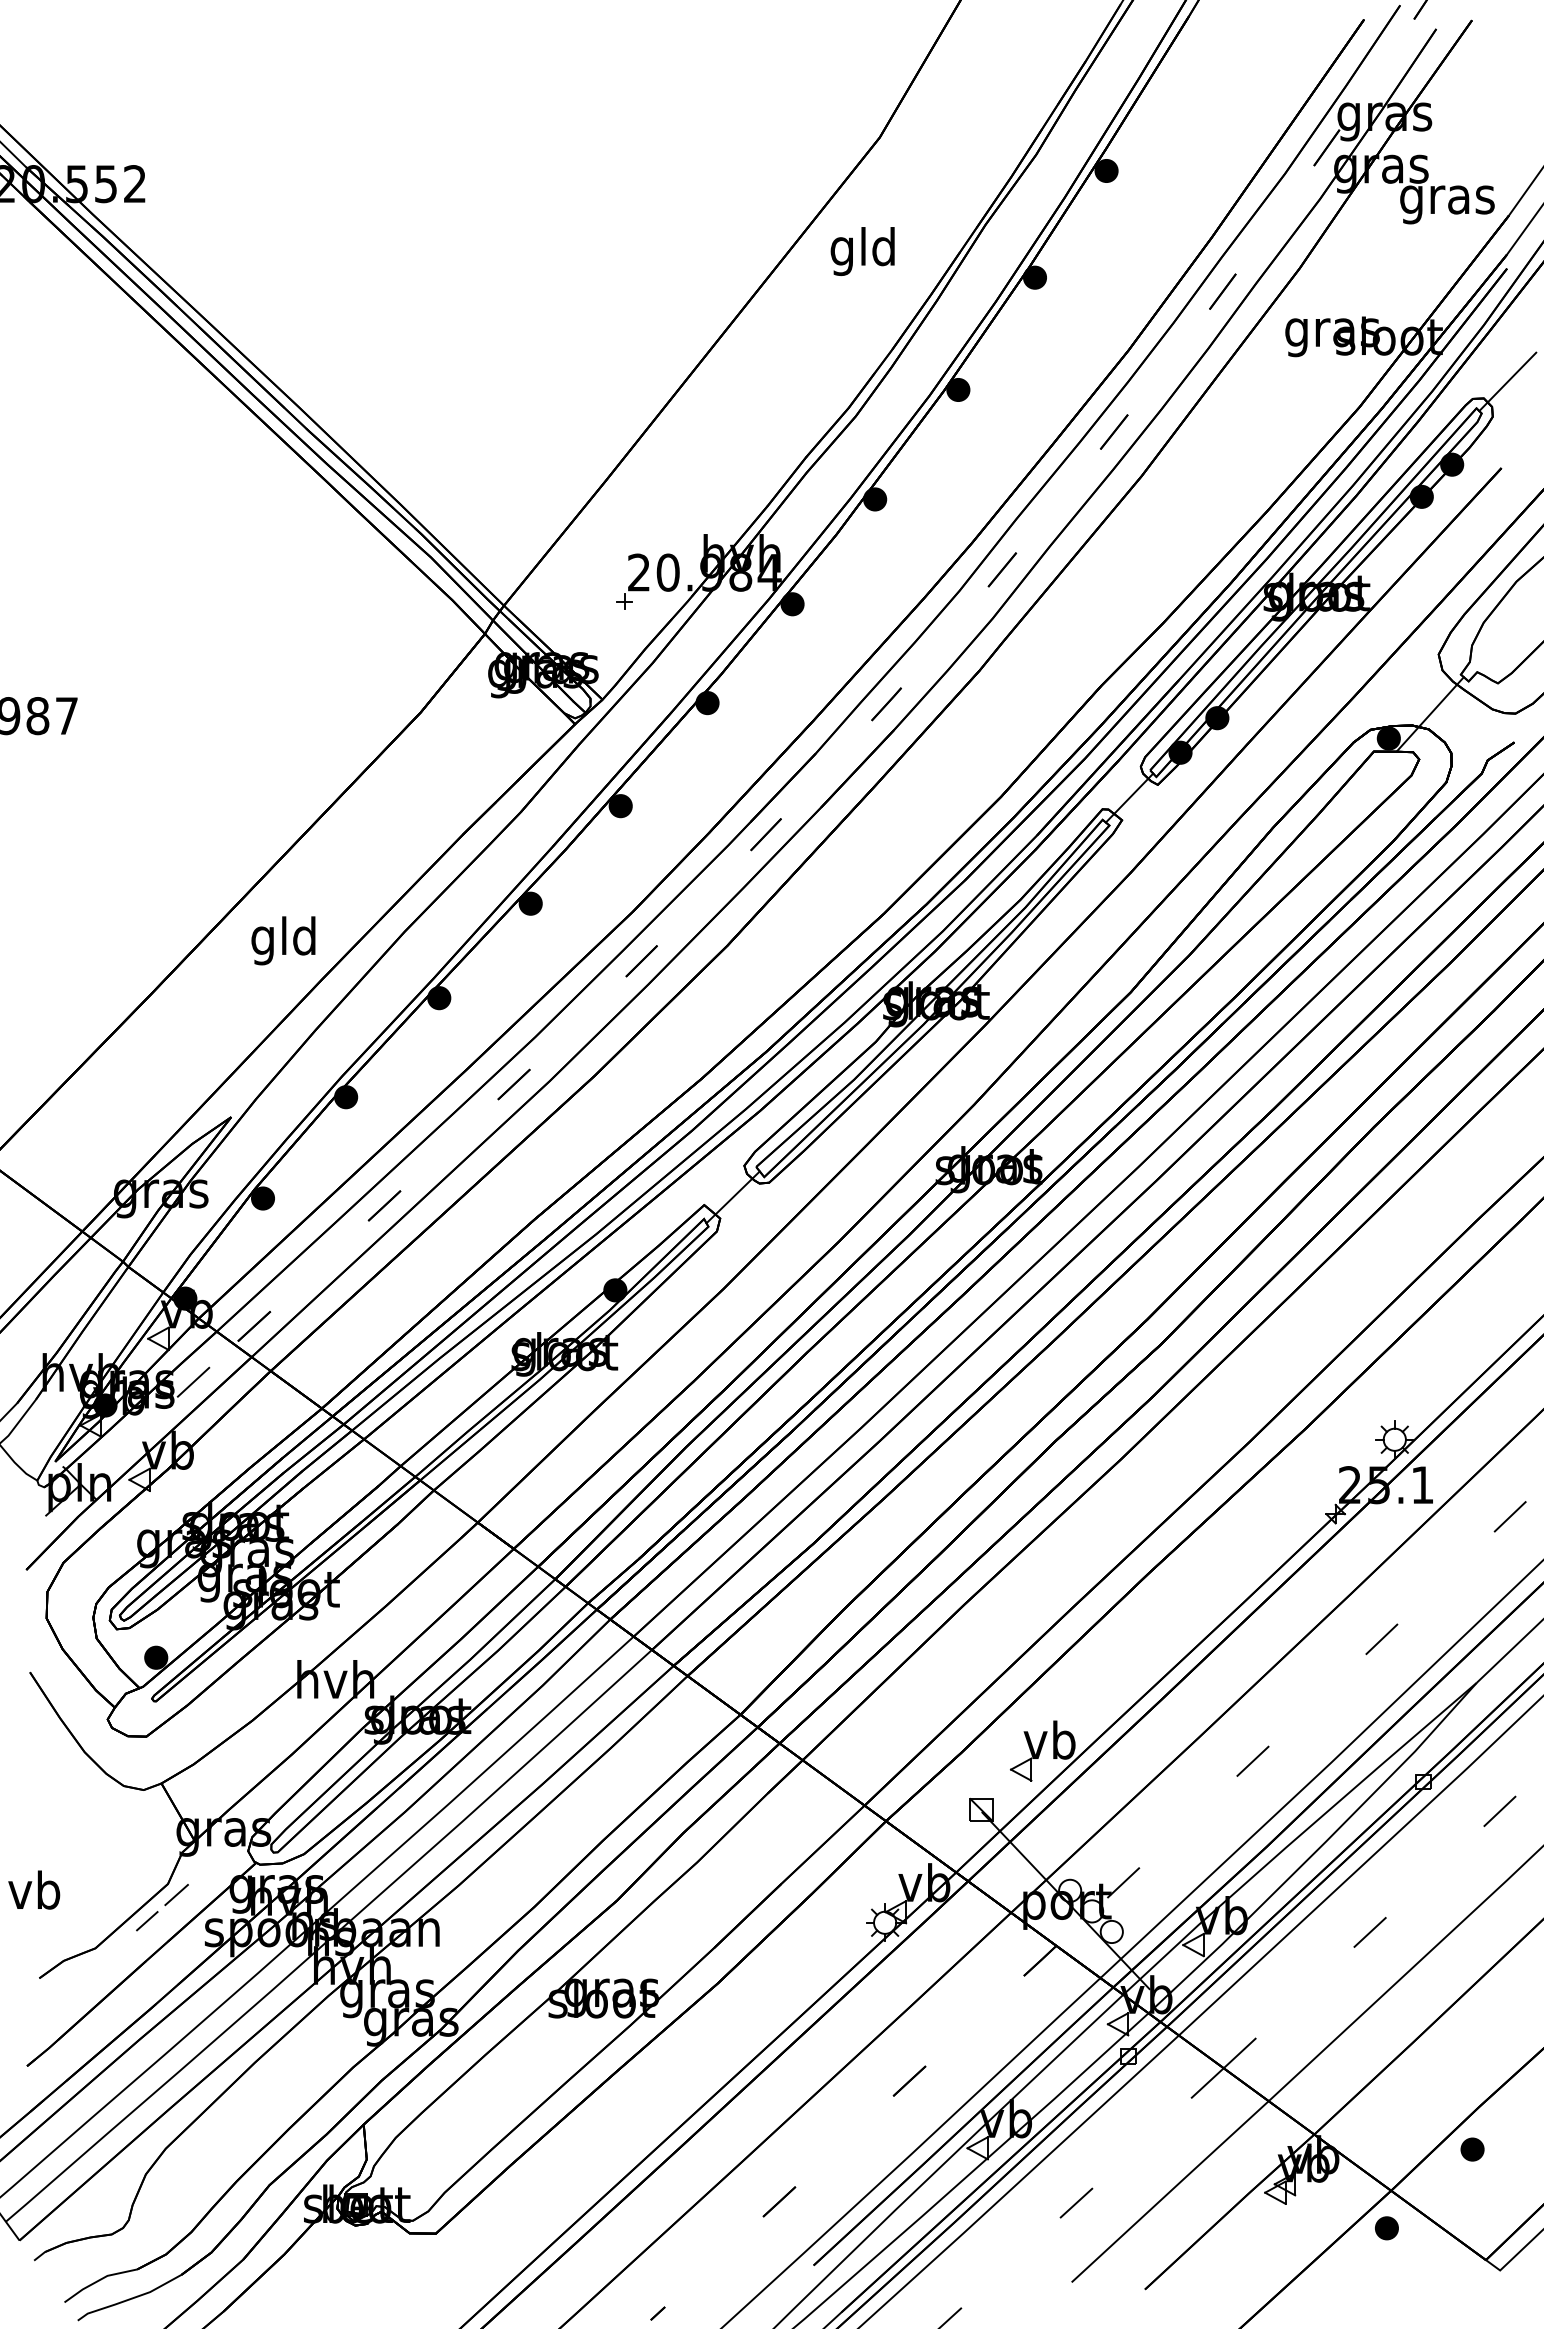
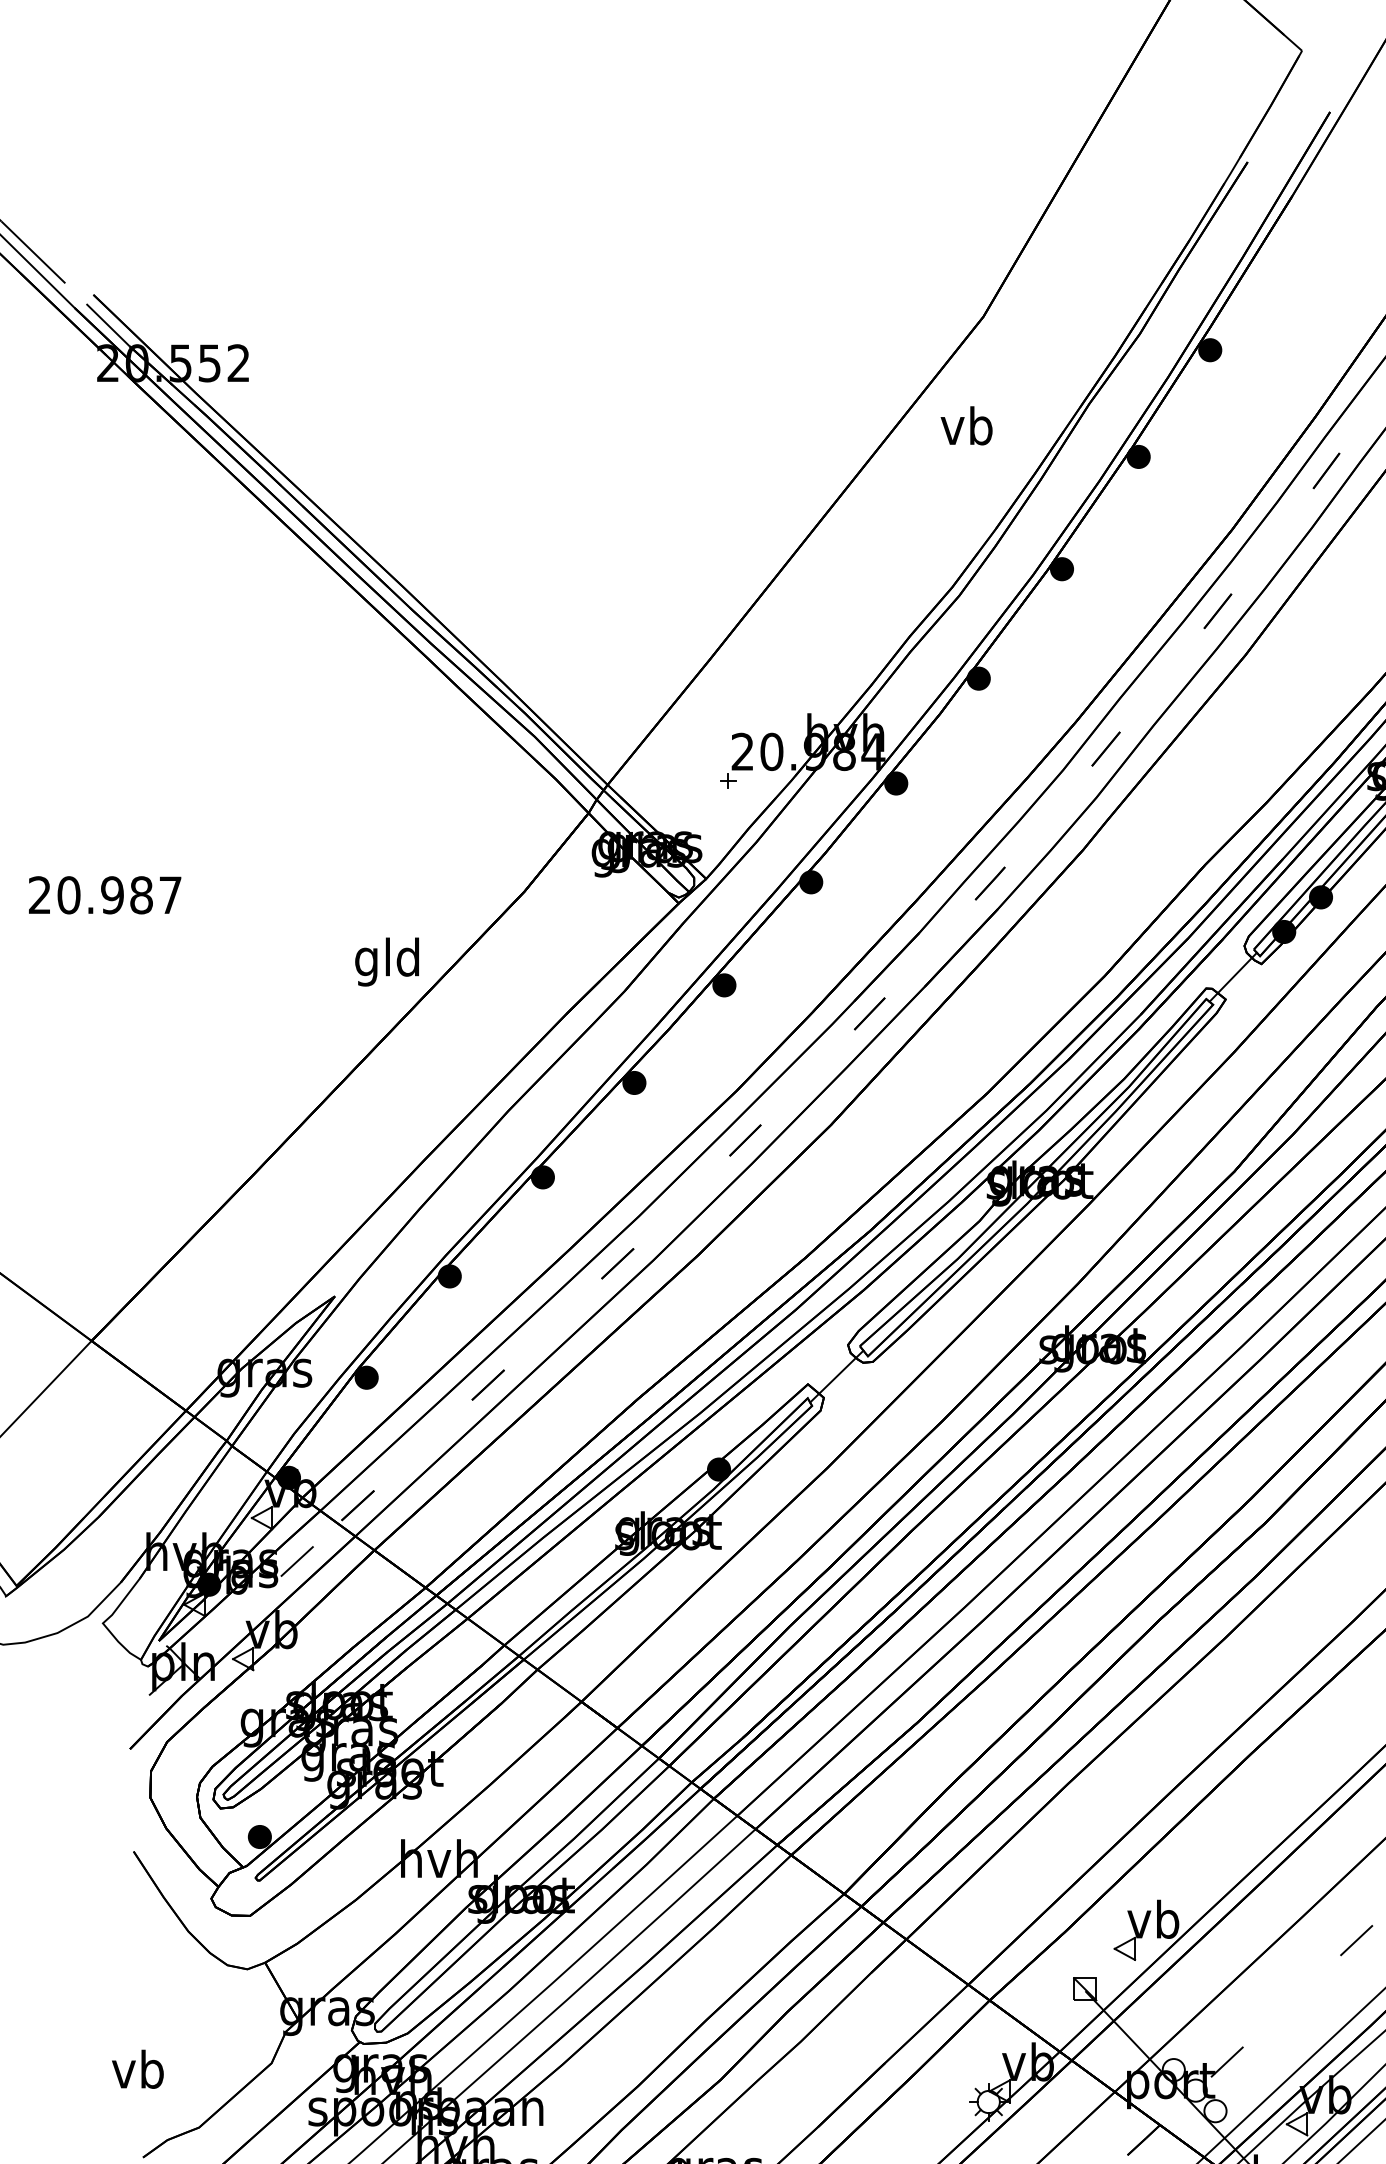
text: (862, 251) -> (966, 430), gld -> vb
text: (283, 940) -> (387, 961), moved
line: (176, 1894) -> (280, 2073), removed
line: (147, 1921) -> (251, 2100), removed

